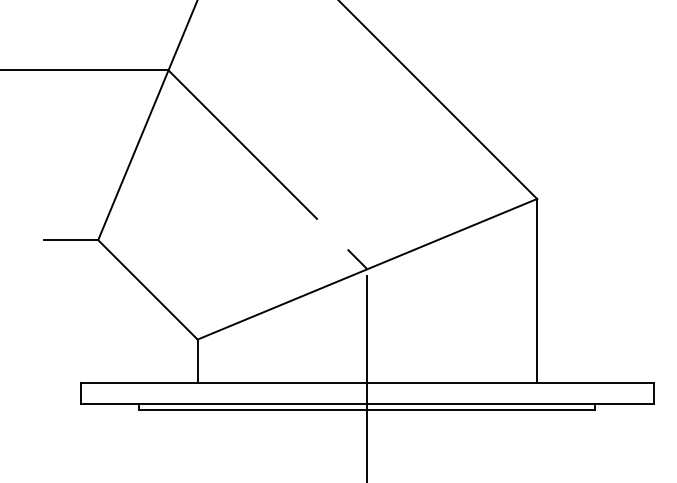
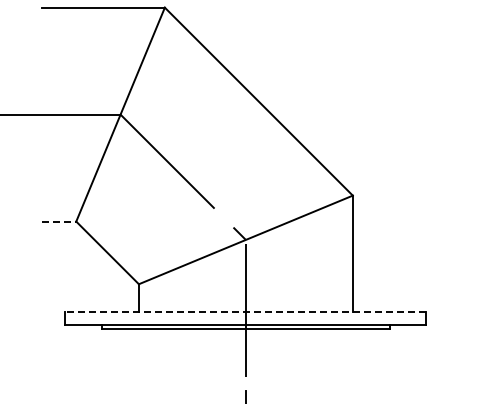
line: (71, 240) -> (59, 221), solid -> dashed
line: (366, 382) -> (245, 311), solid -> dashed

